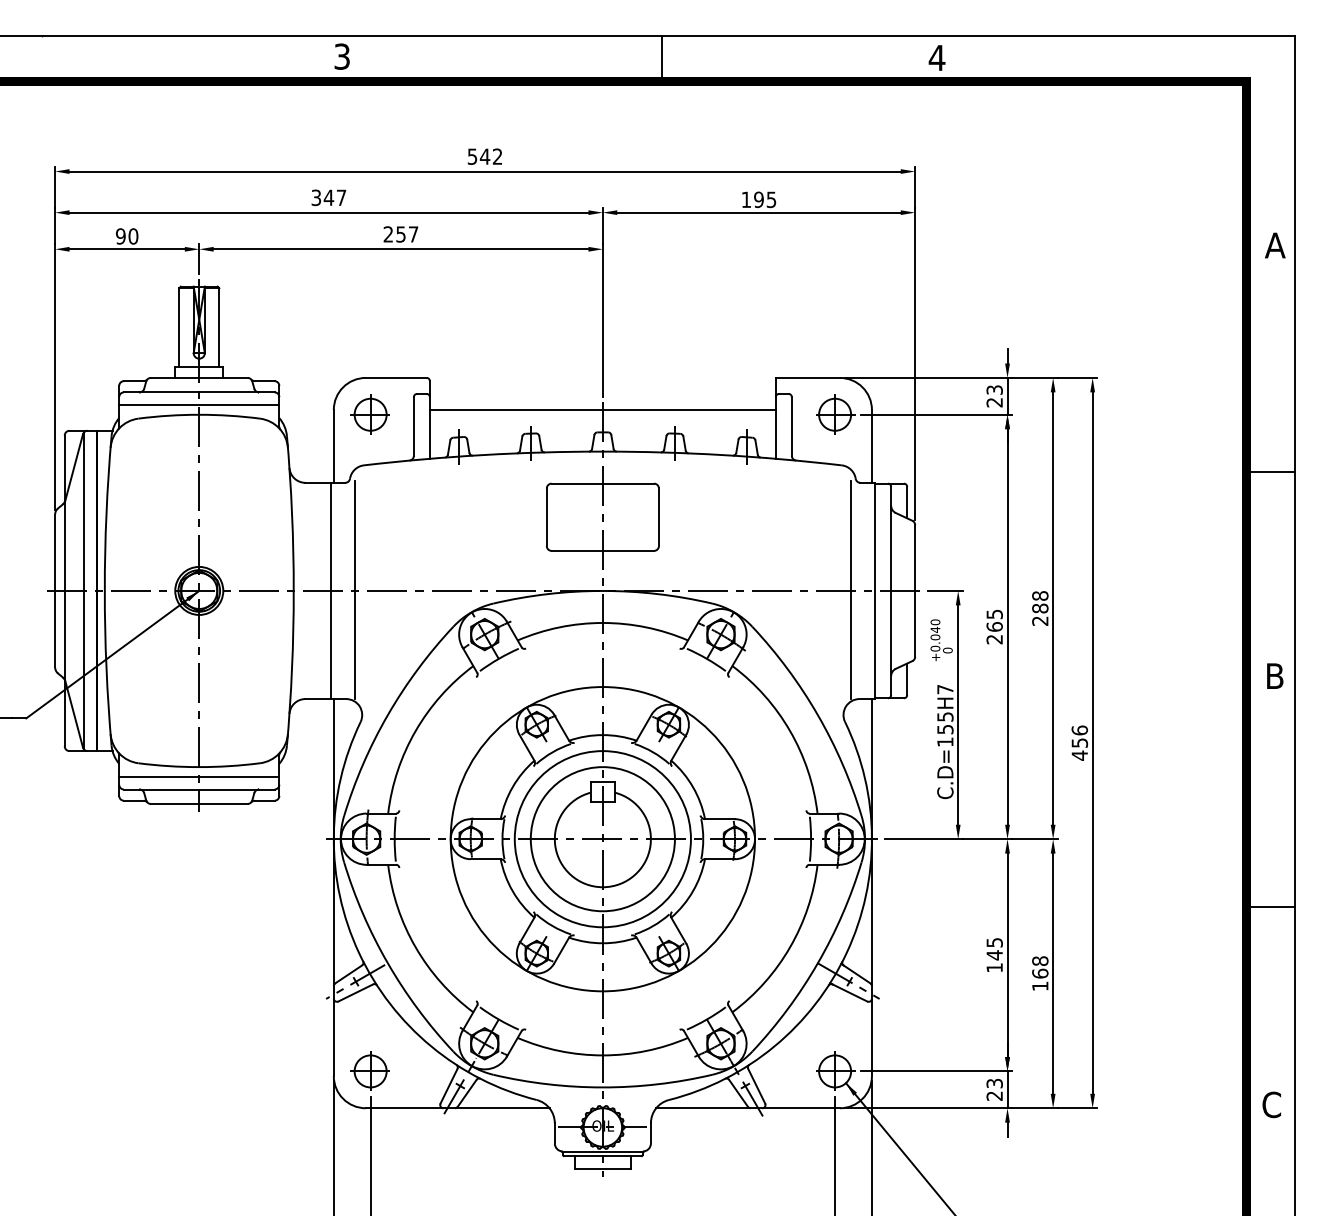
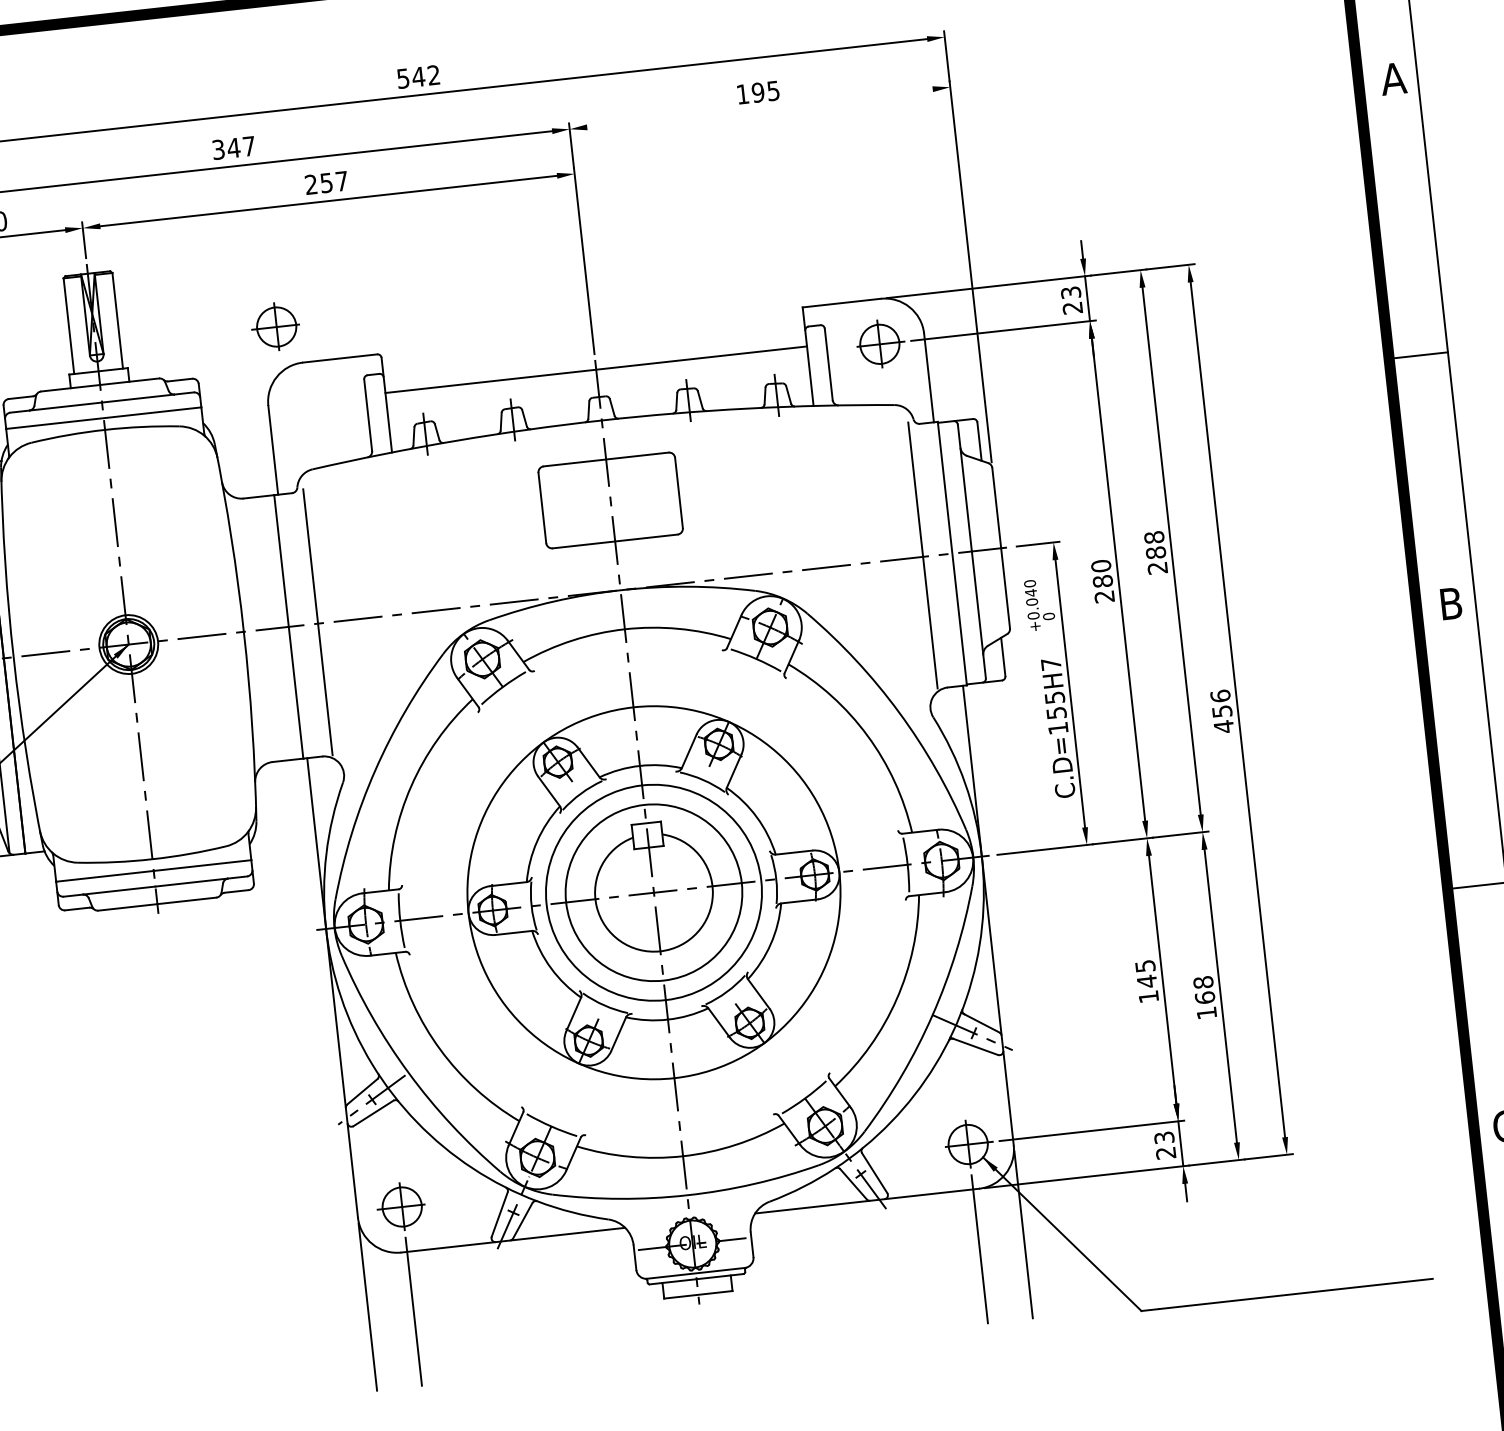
line: (758, 212) -> (759, 108), removed
part: (369, 414) -> (275, 326), moved
text: (994, 620) -> (1101, 573), 265 -> 280

